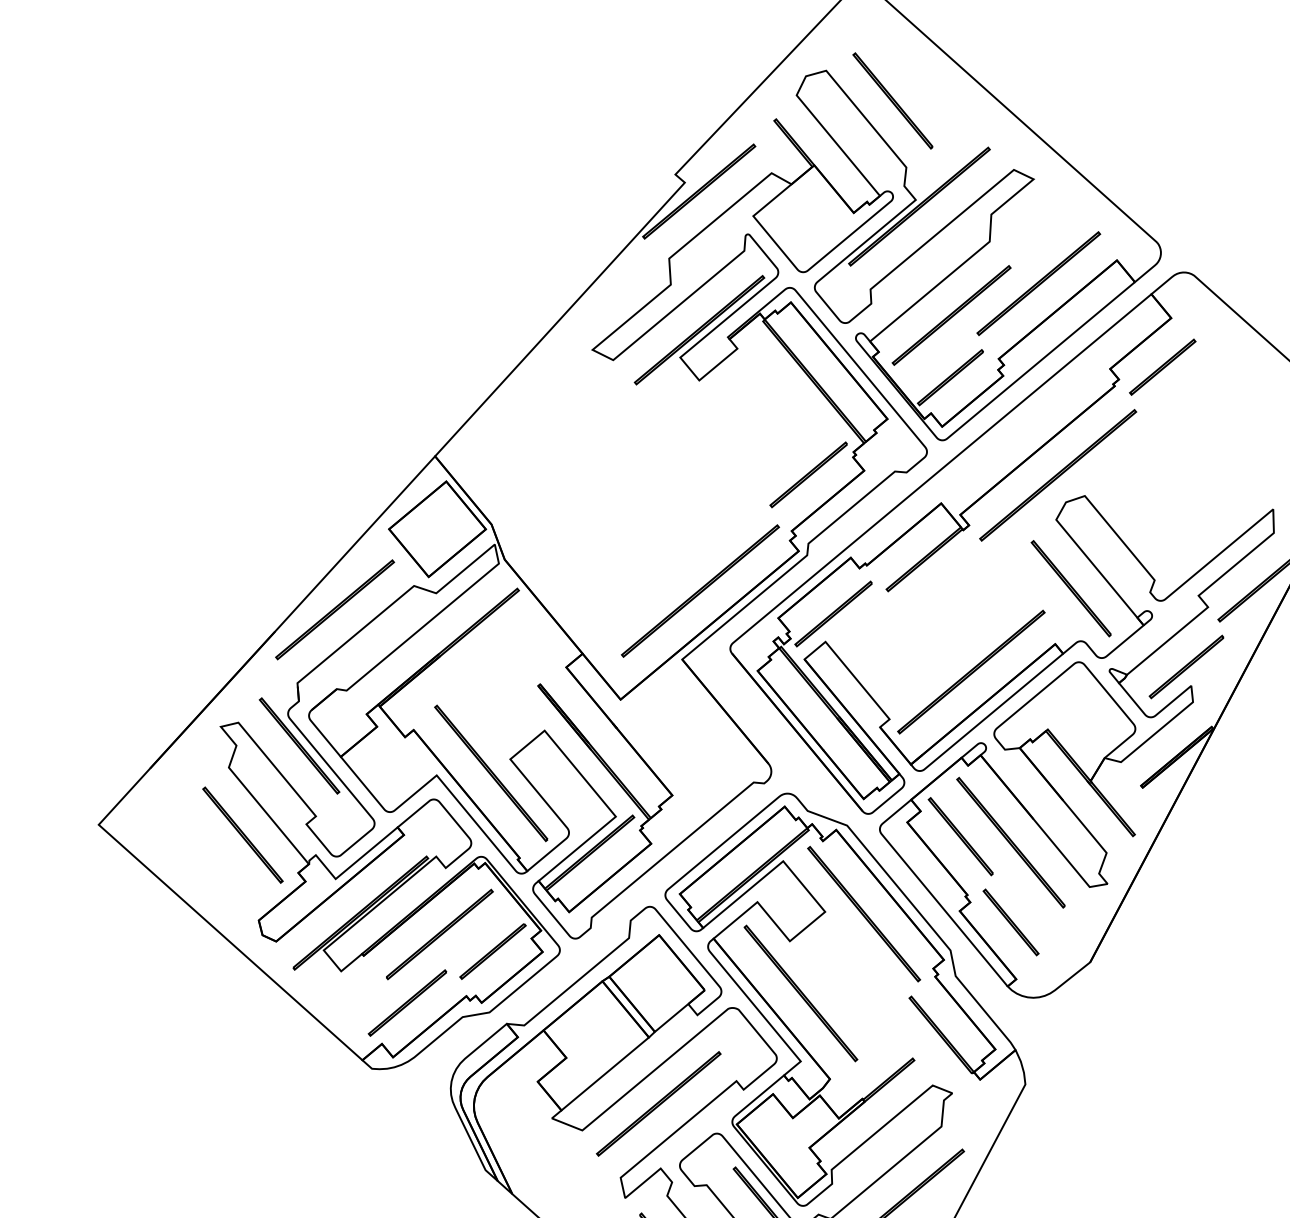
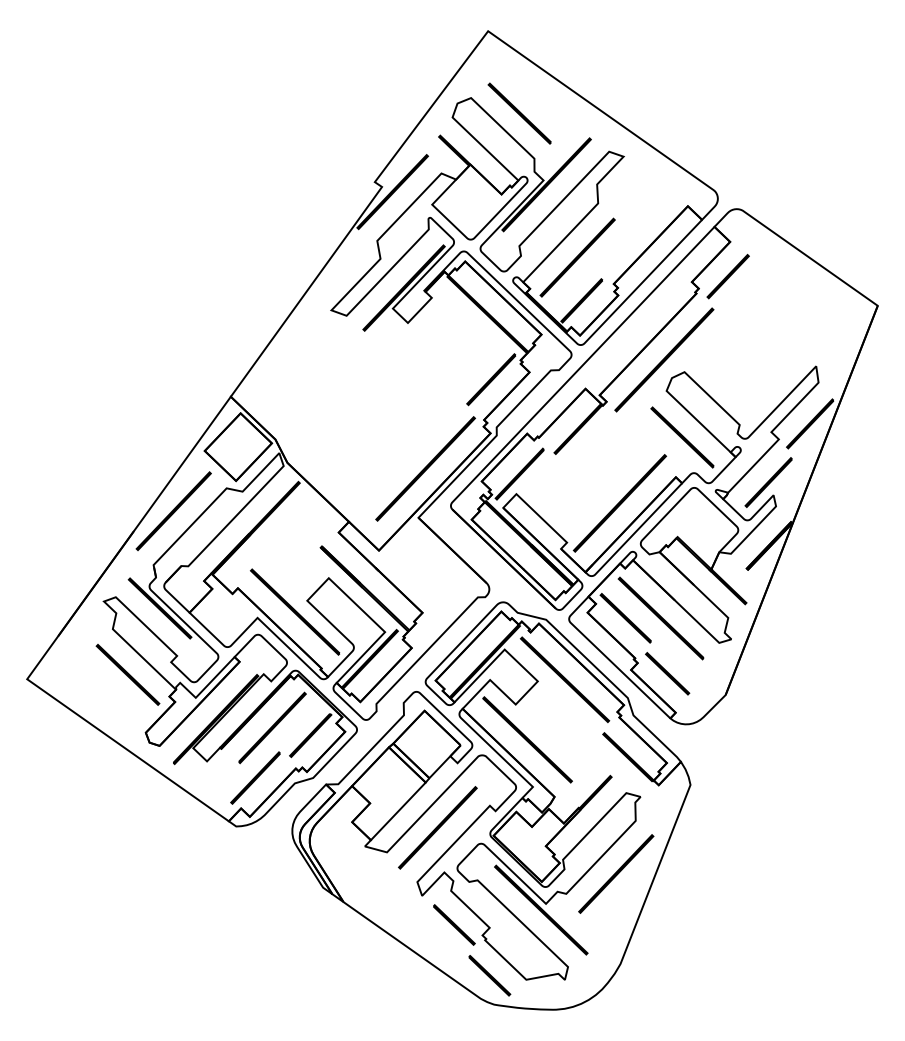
line: (1038, 283) -> (635, 228), removed

